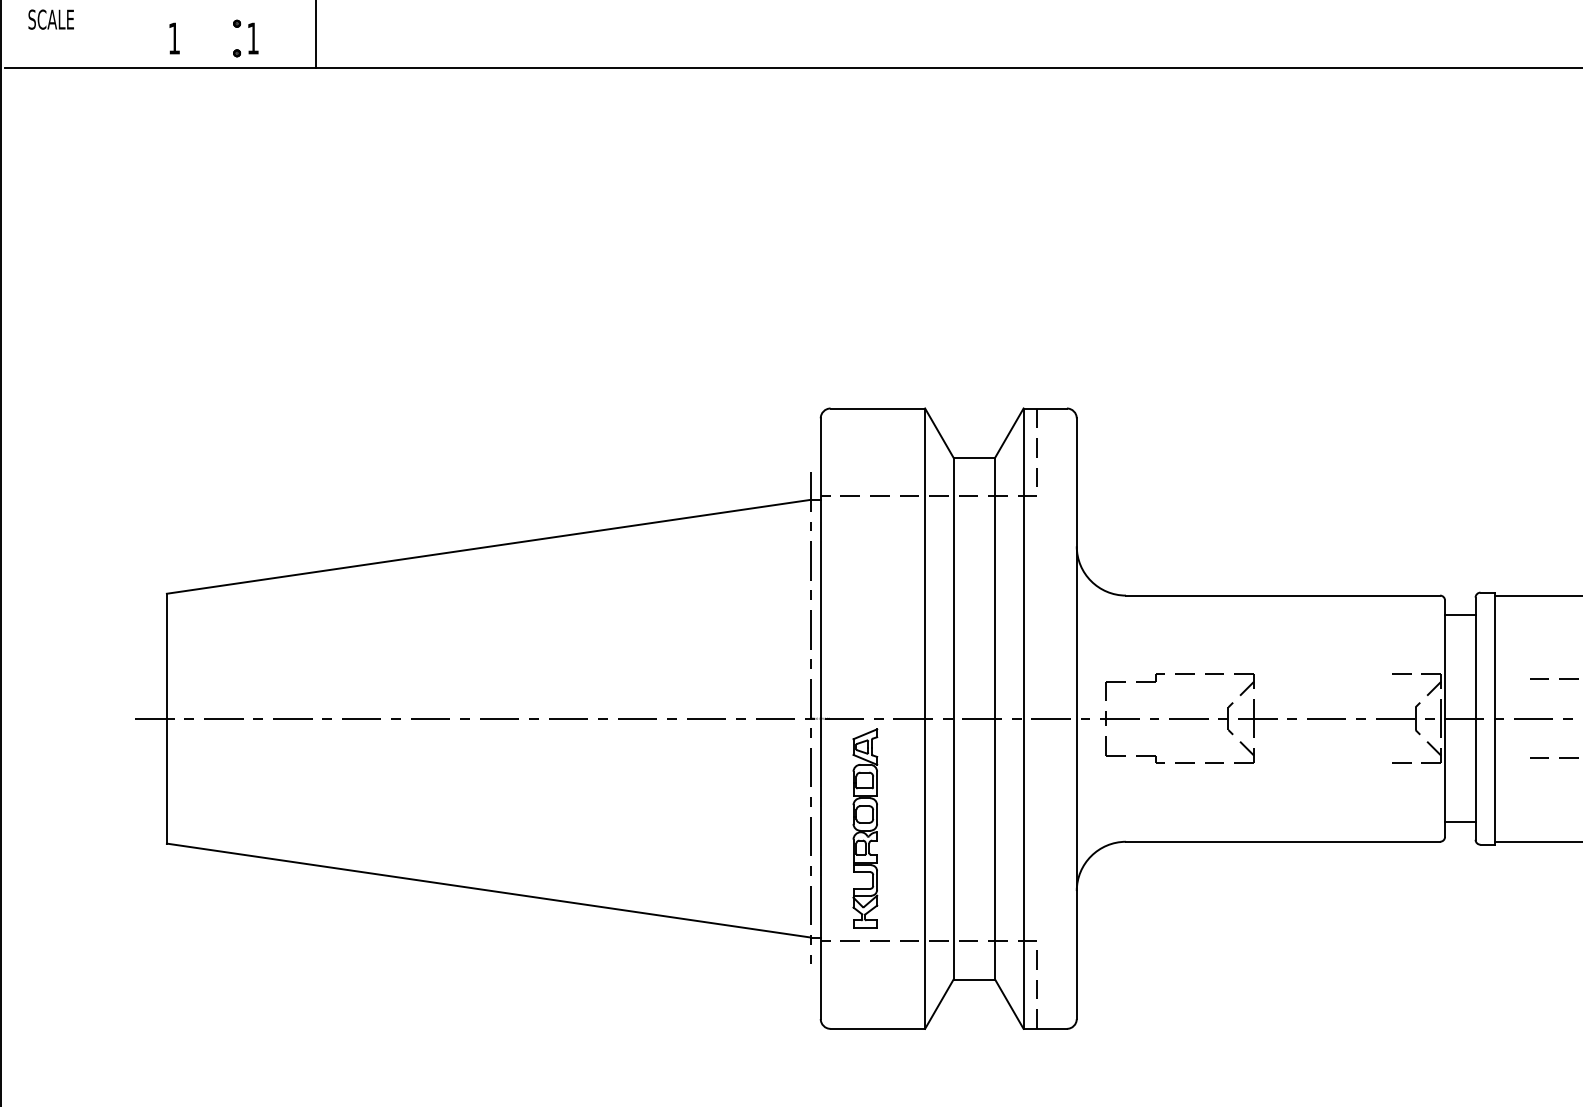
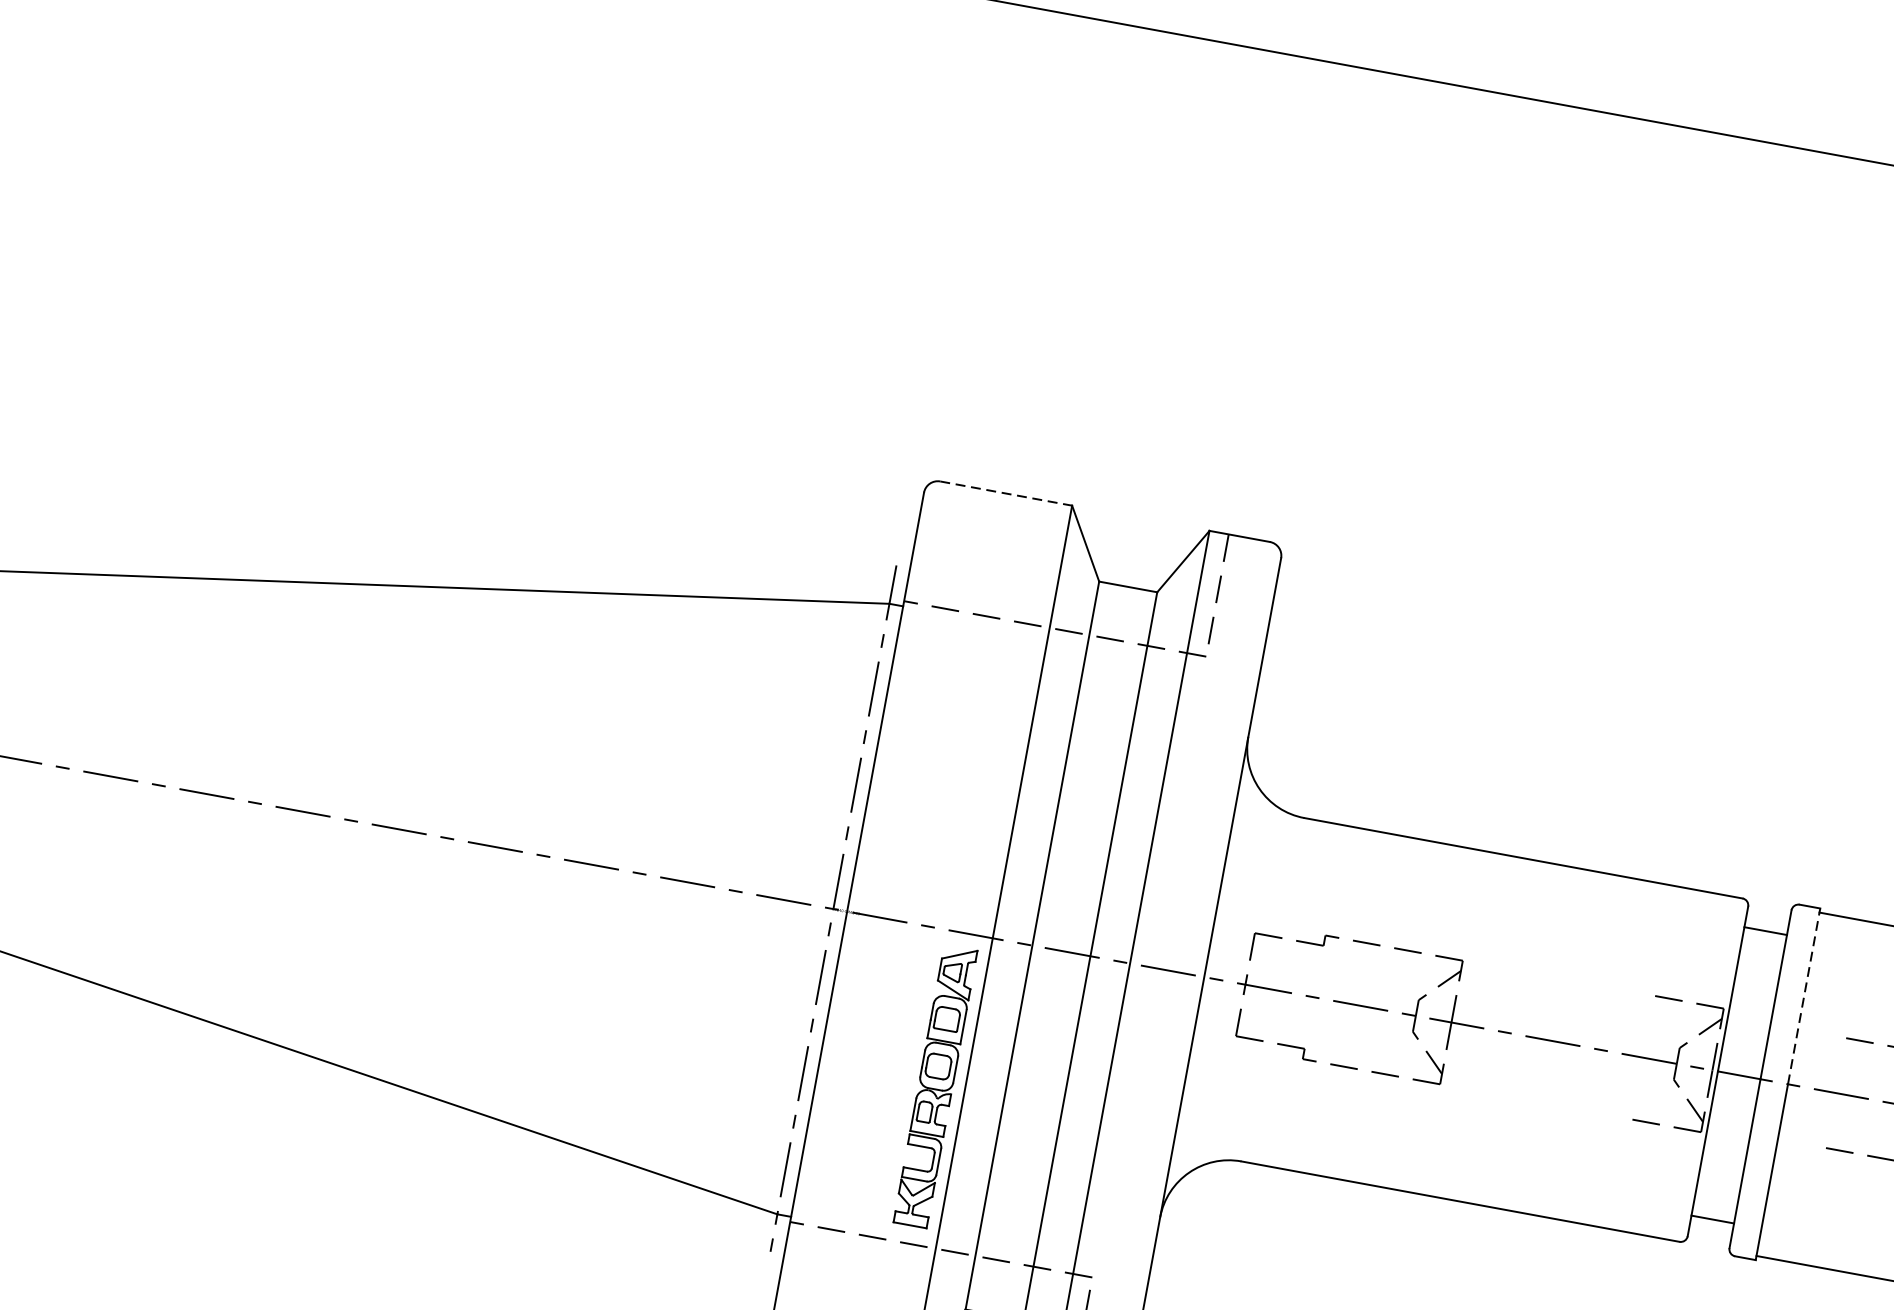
line: (878, 408) -> (1007, 493), solid -> dashed
line: (1495, 655) -> (1804, 996), solid -> dashed
part: (865, 828) -> (935, 1086), moved

